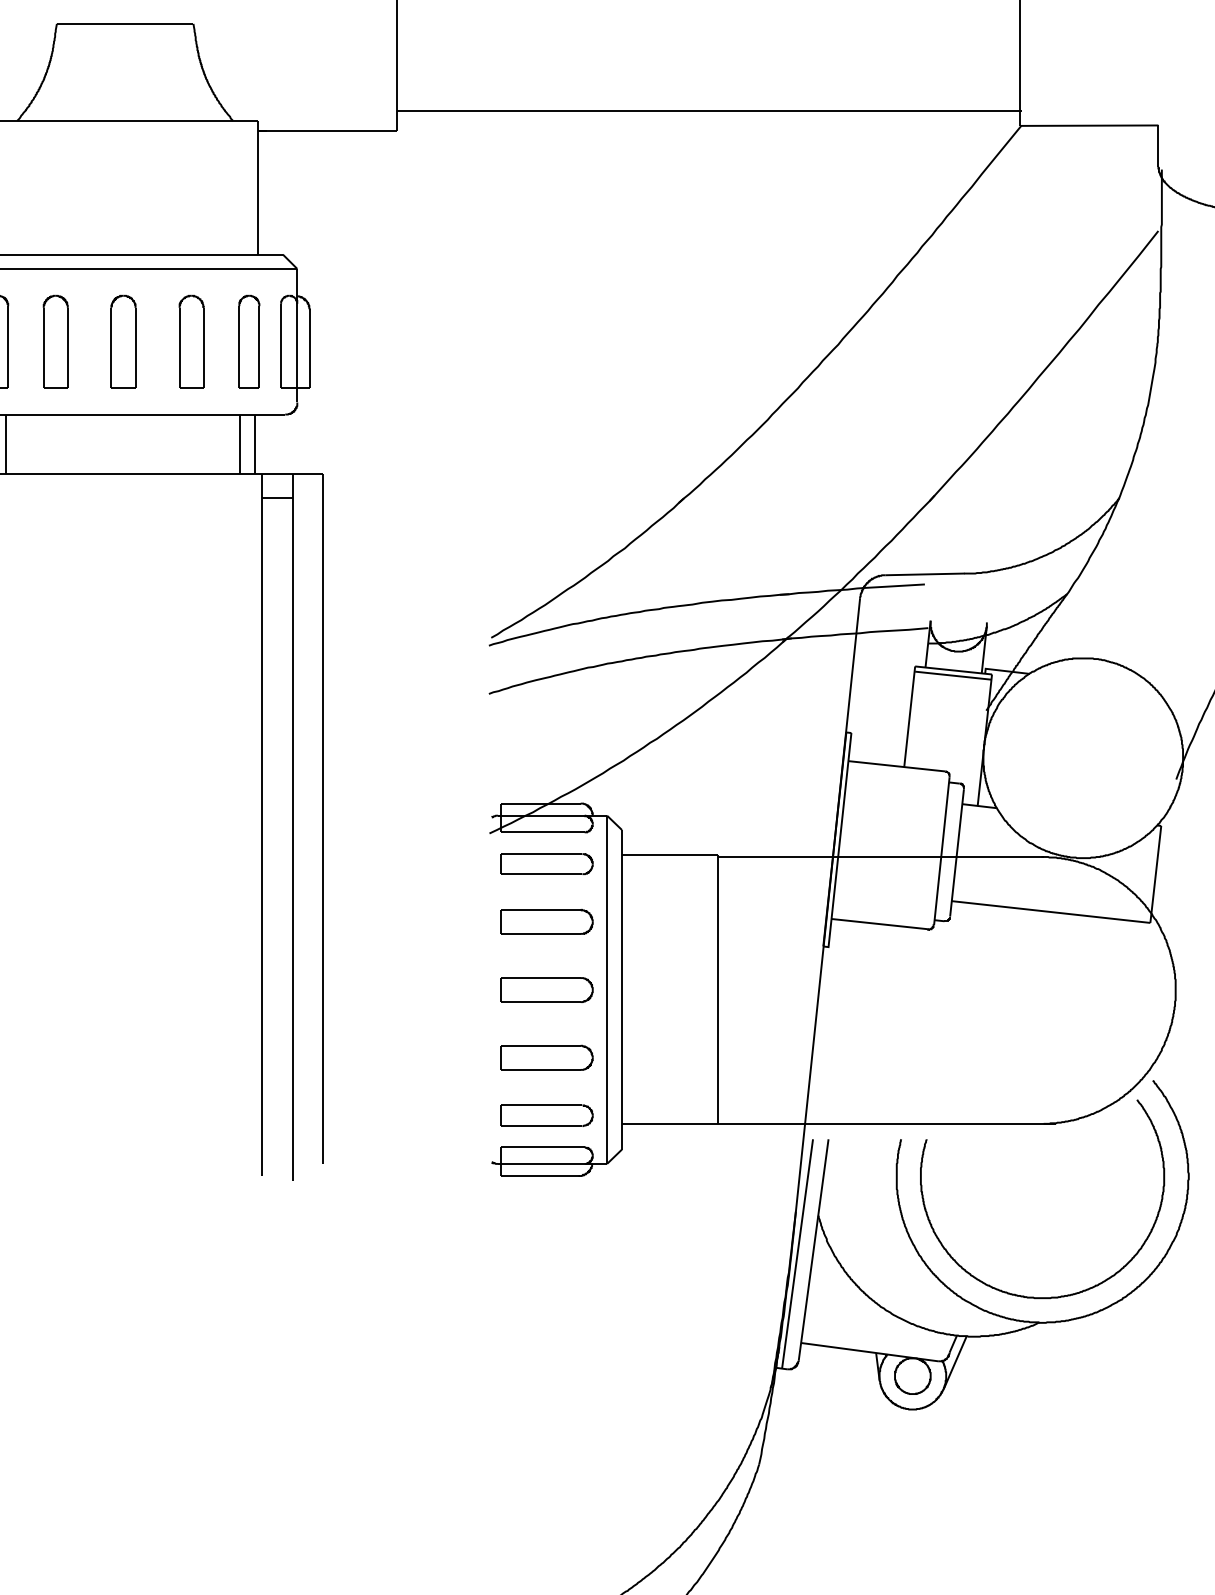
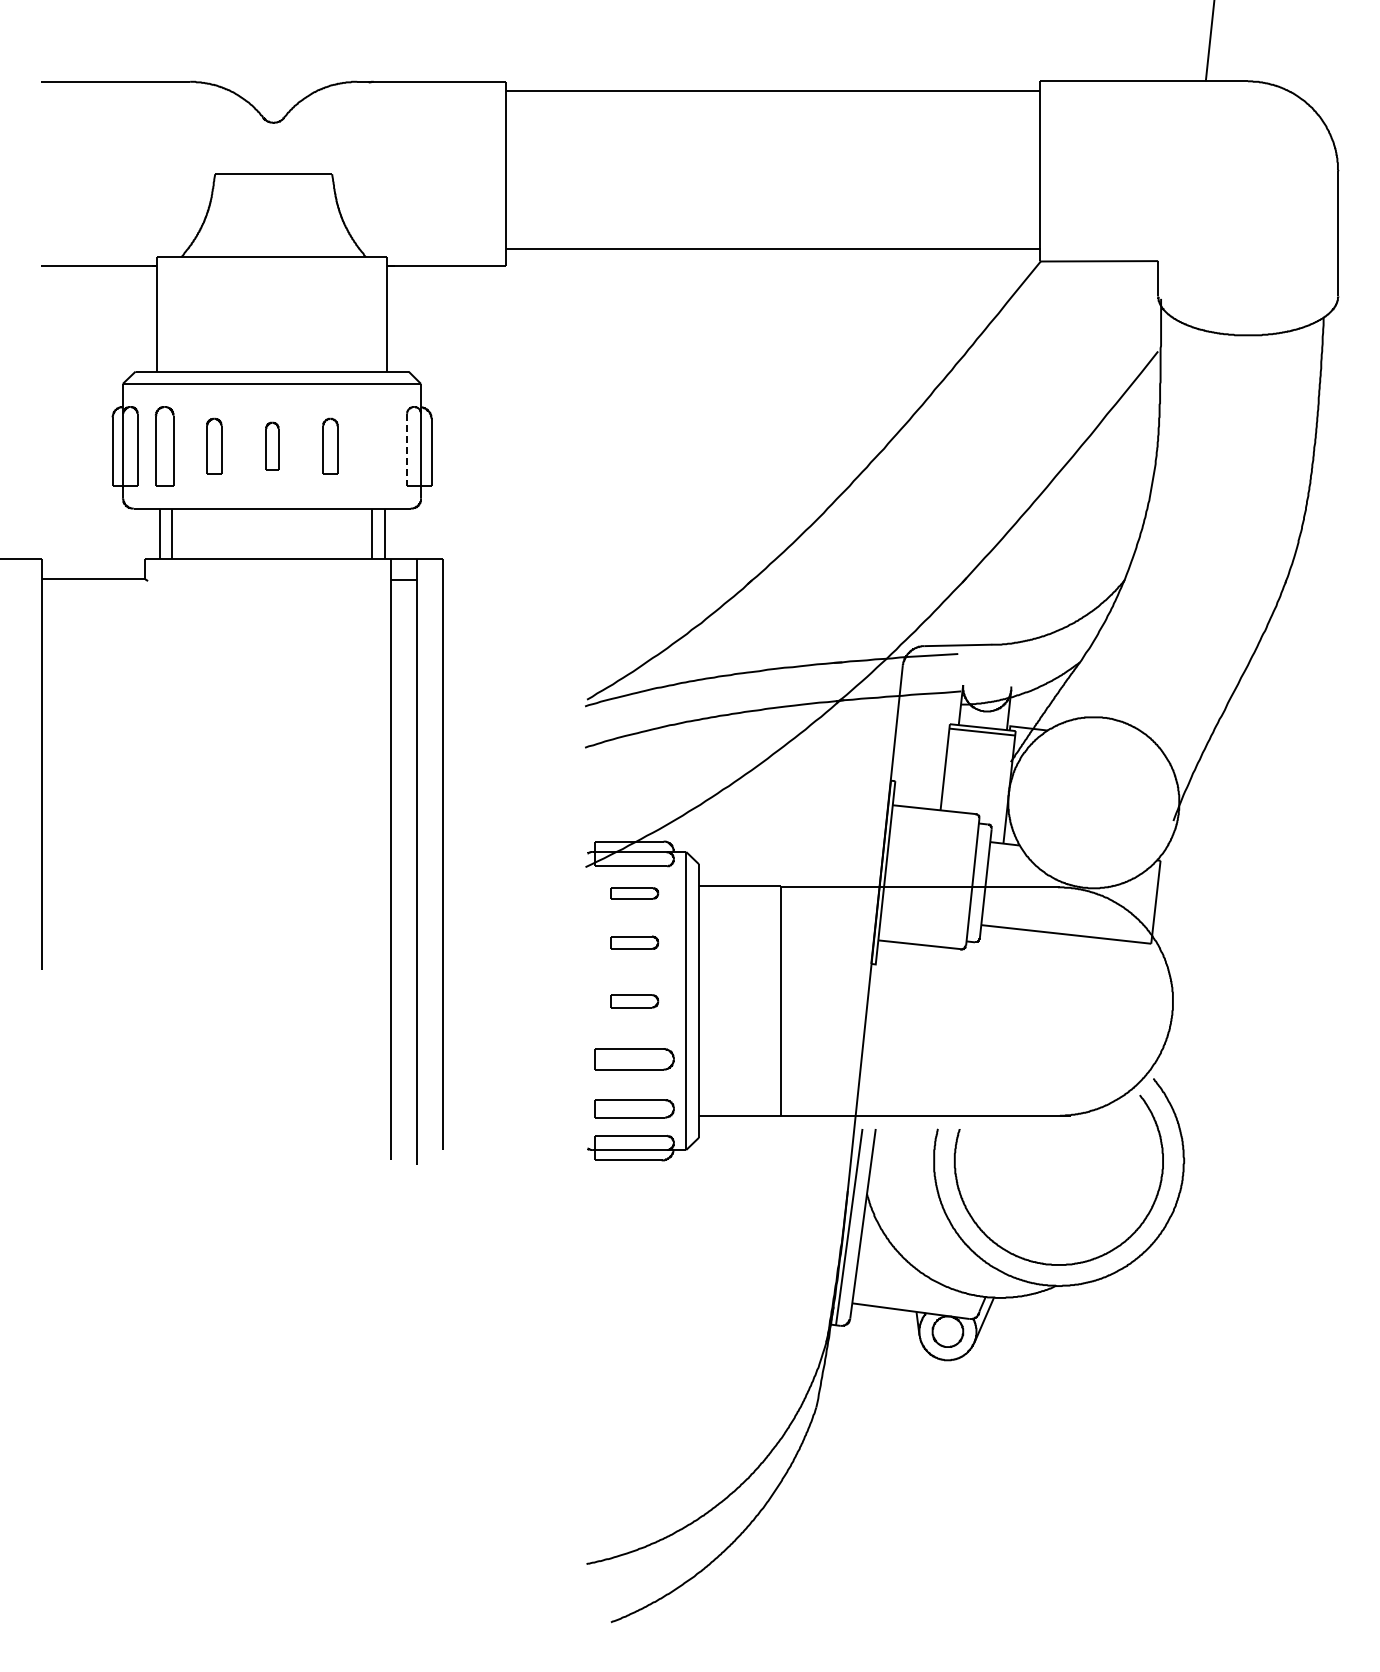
part: (56, 342) -> (214, 446), size x0.7
part: (123, 342) -> (272, 446), size x0.6
part: (191, 342) -> (330, 446), size x0.7
part: (248, 342) -> (379, 446), removed
line: (281, 345) -> (407, 449), solid -> dashed
part: (546, 864) -> (634, 893), size x0.6
part: (546, 921) -> (634, 942), size x0.6
part: (546, 990) -> (634, 1001), size x0.6

